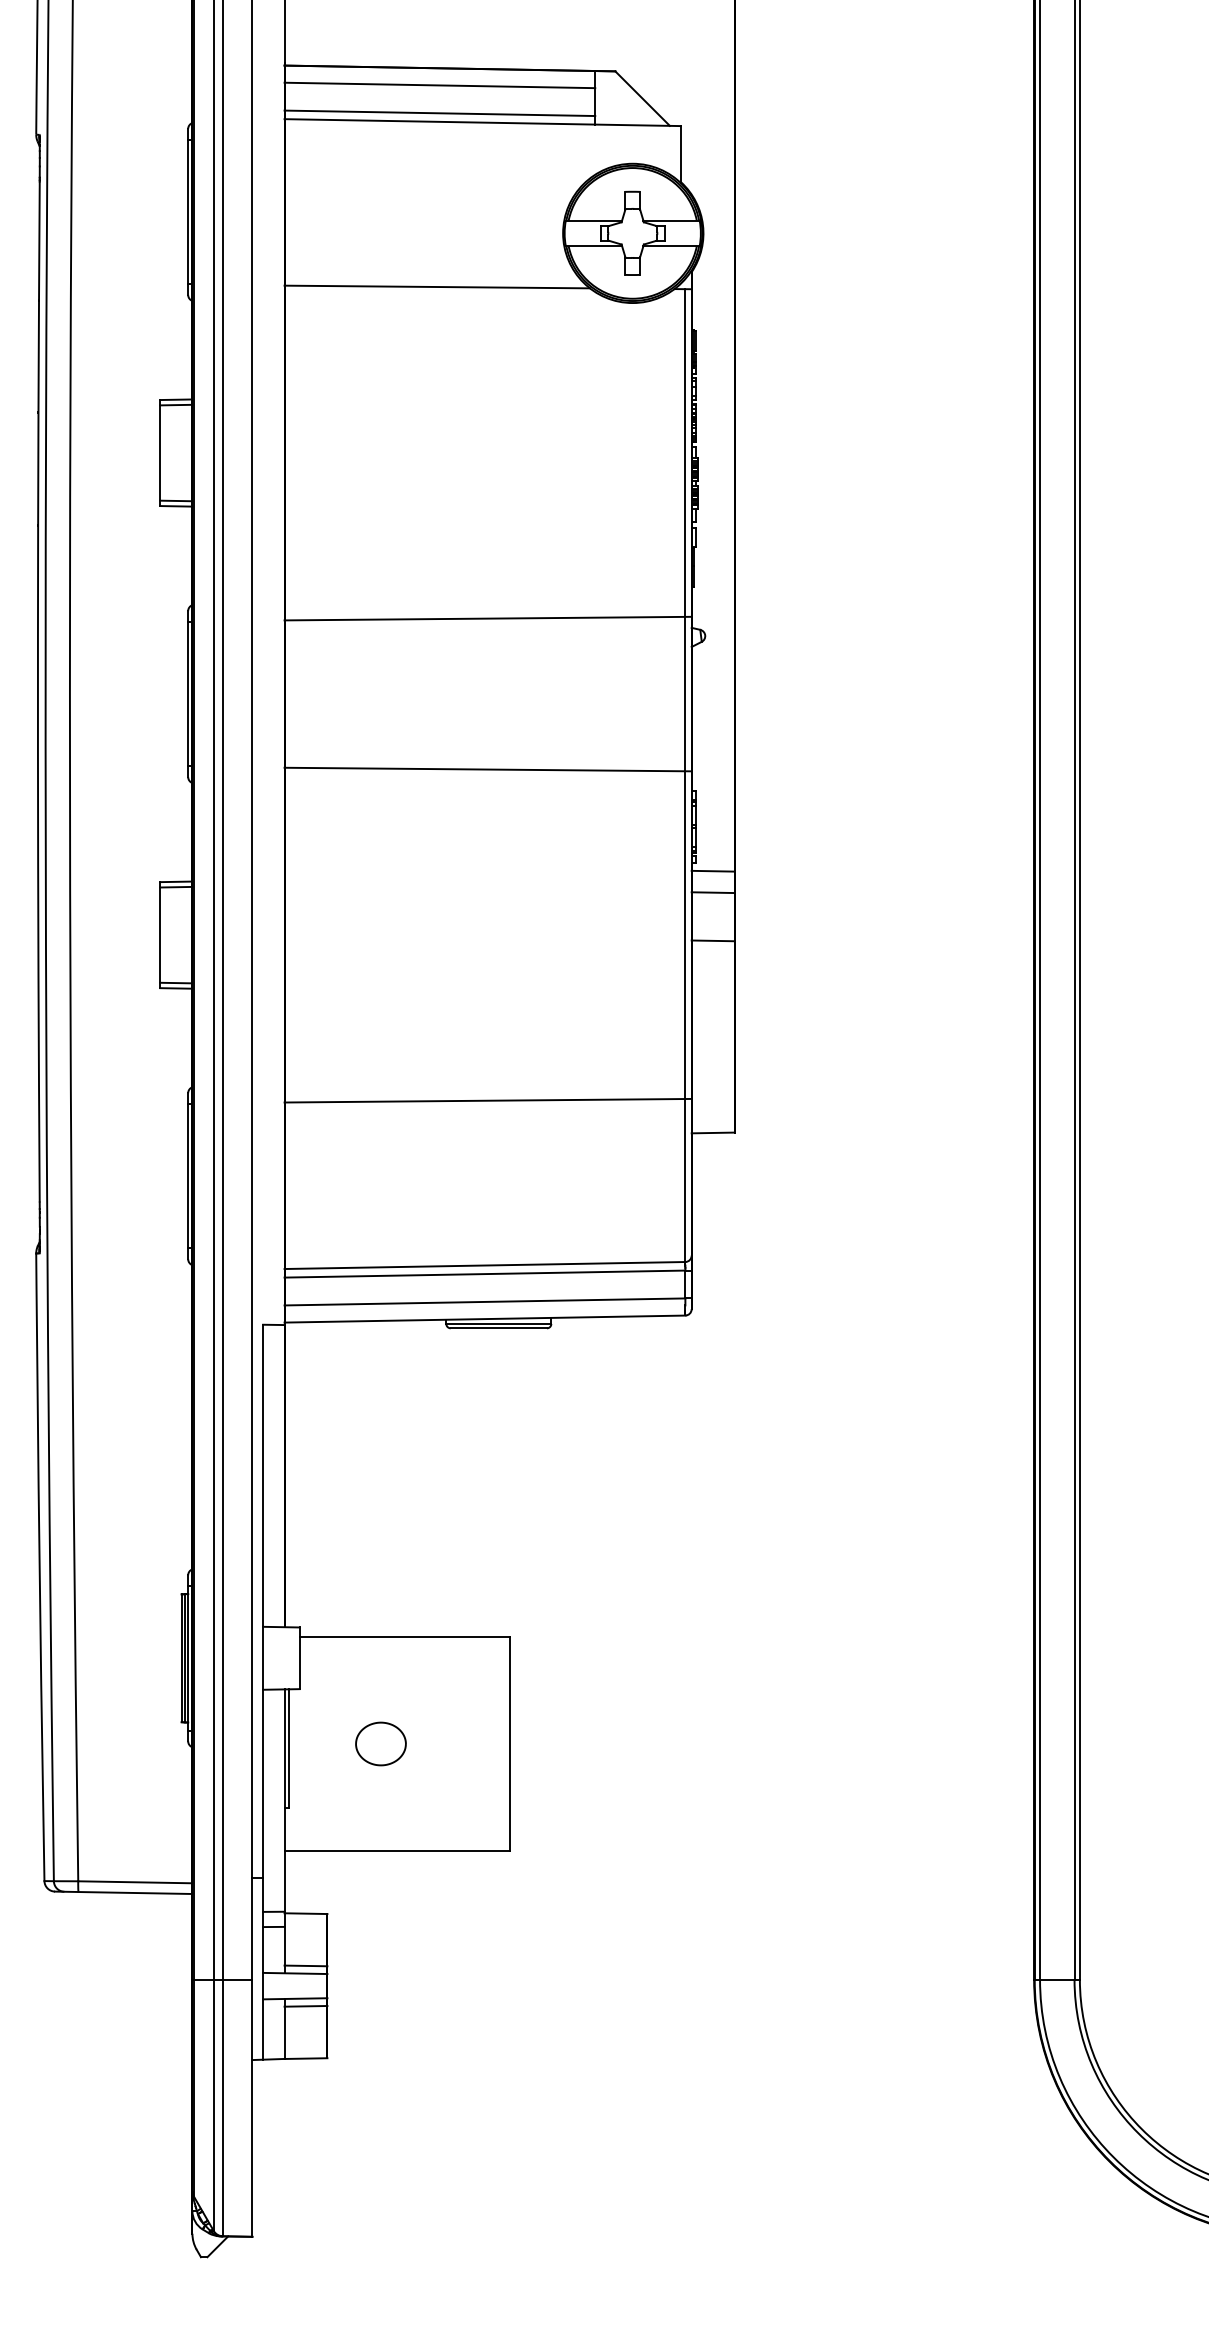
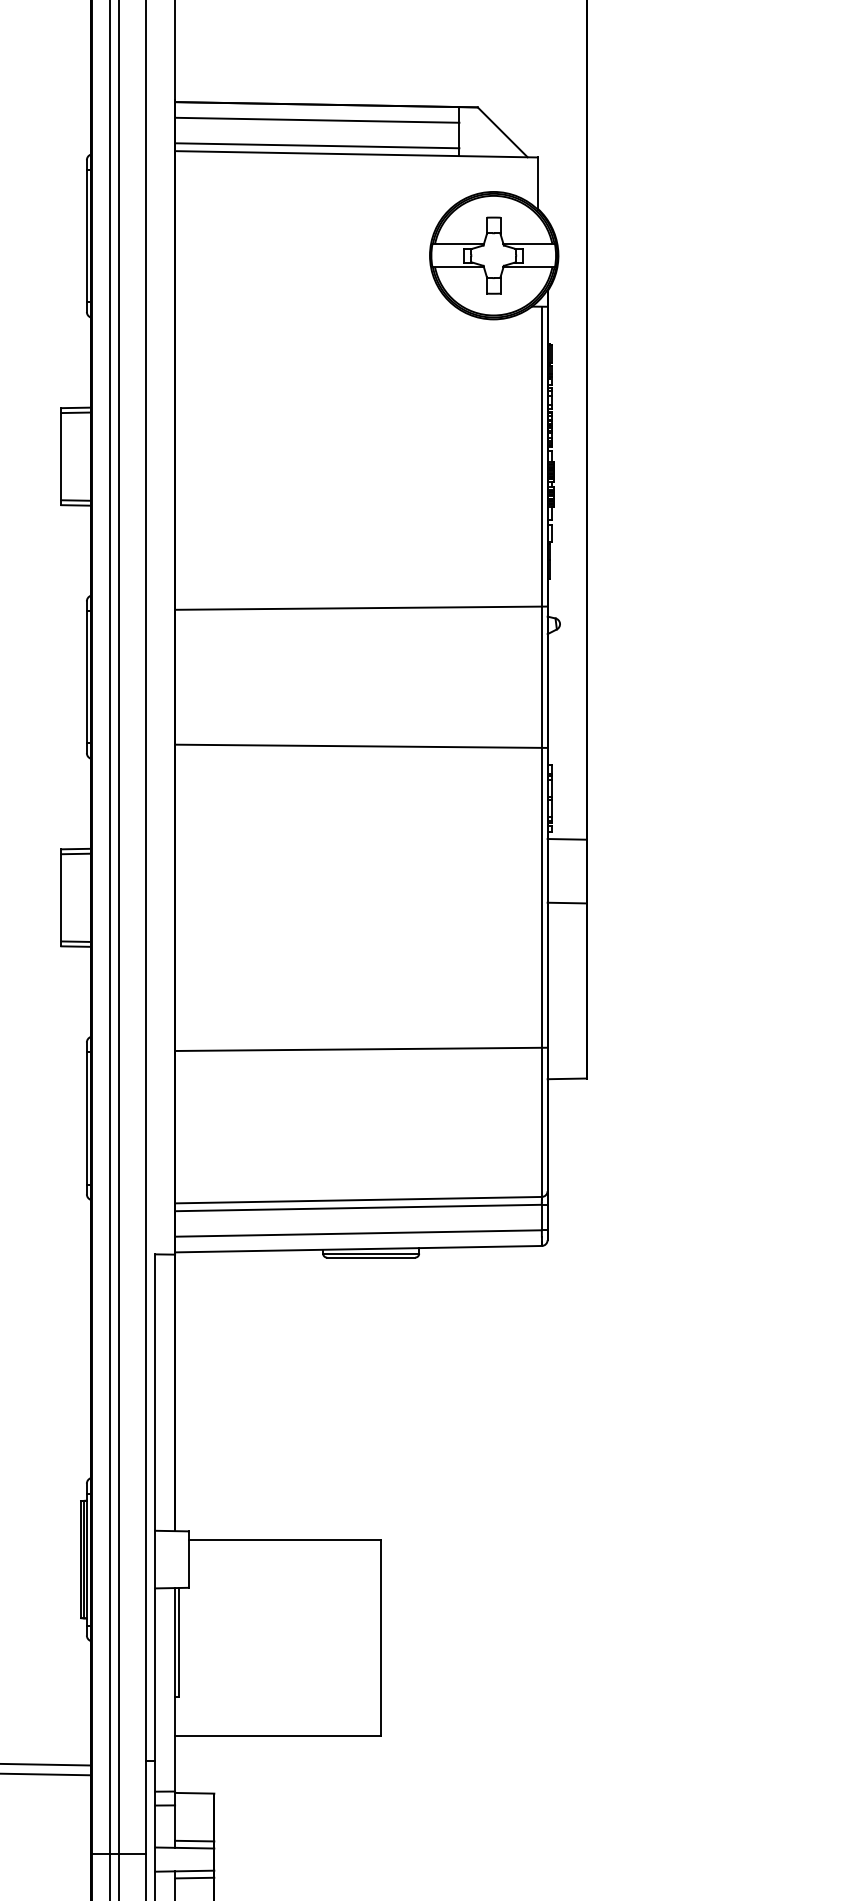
line: (436, 286) -> (314, 304), removed
line: (712, 892) -> (566, 858), removed
part: (380, 1743) -> (262, 1637), removed

